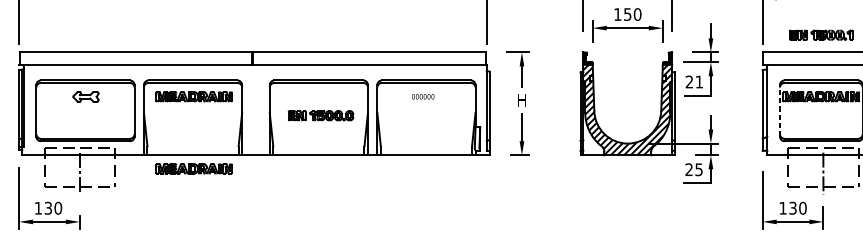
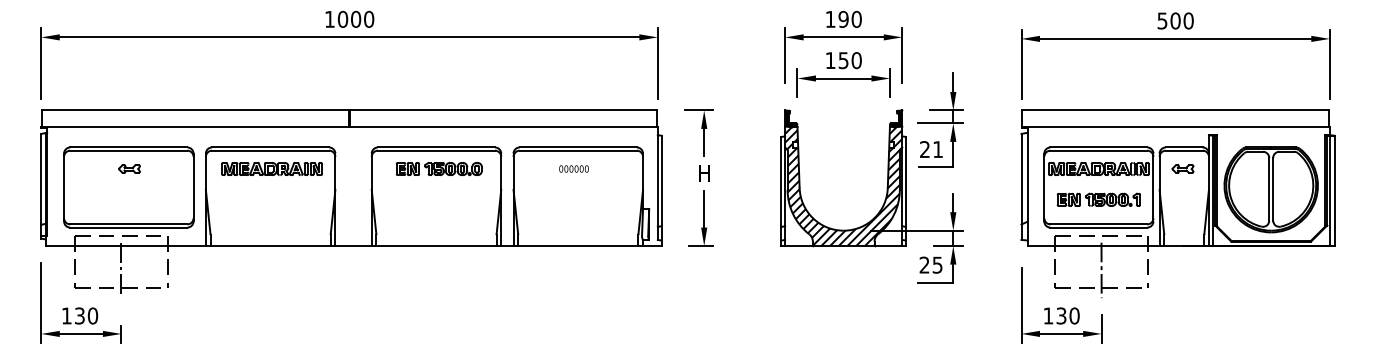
part: (821, 34) -> (1098, 199), moved
part: (85, 96) -> (129, 168), size x0.62
line: (780, 110) -> (1044, 187), dashed -> solid
part: (320, 116) -> (438, 169), moved
part: (193, 168) -> (271, 263), removed

